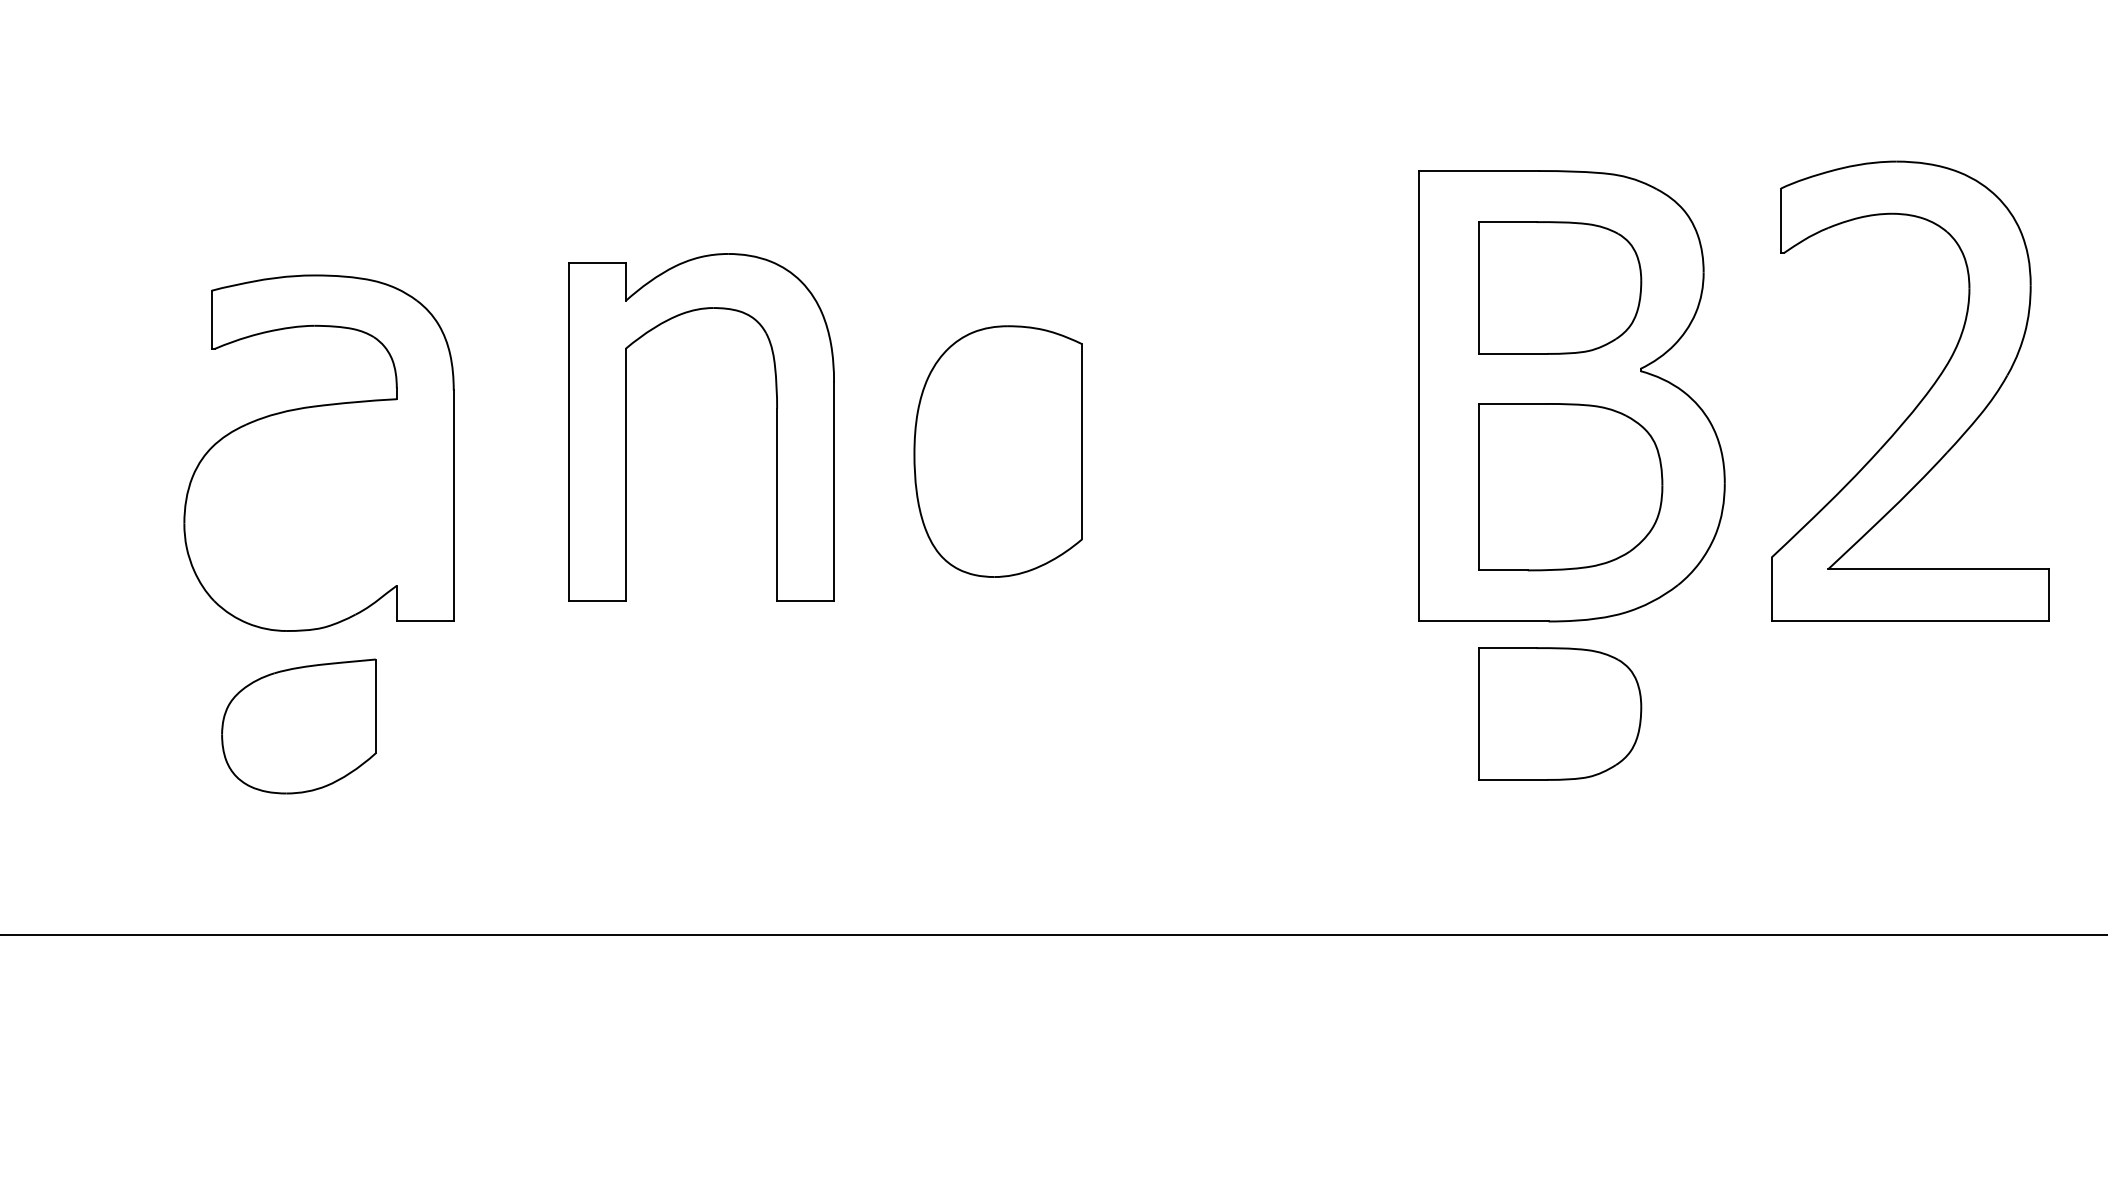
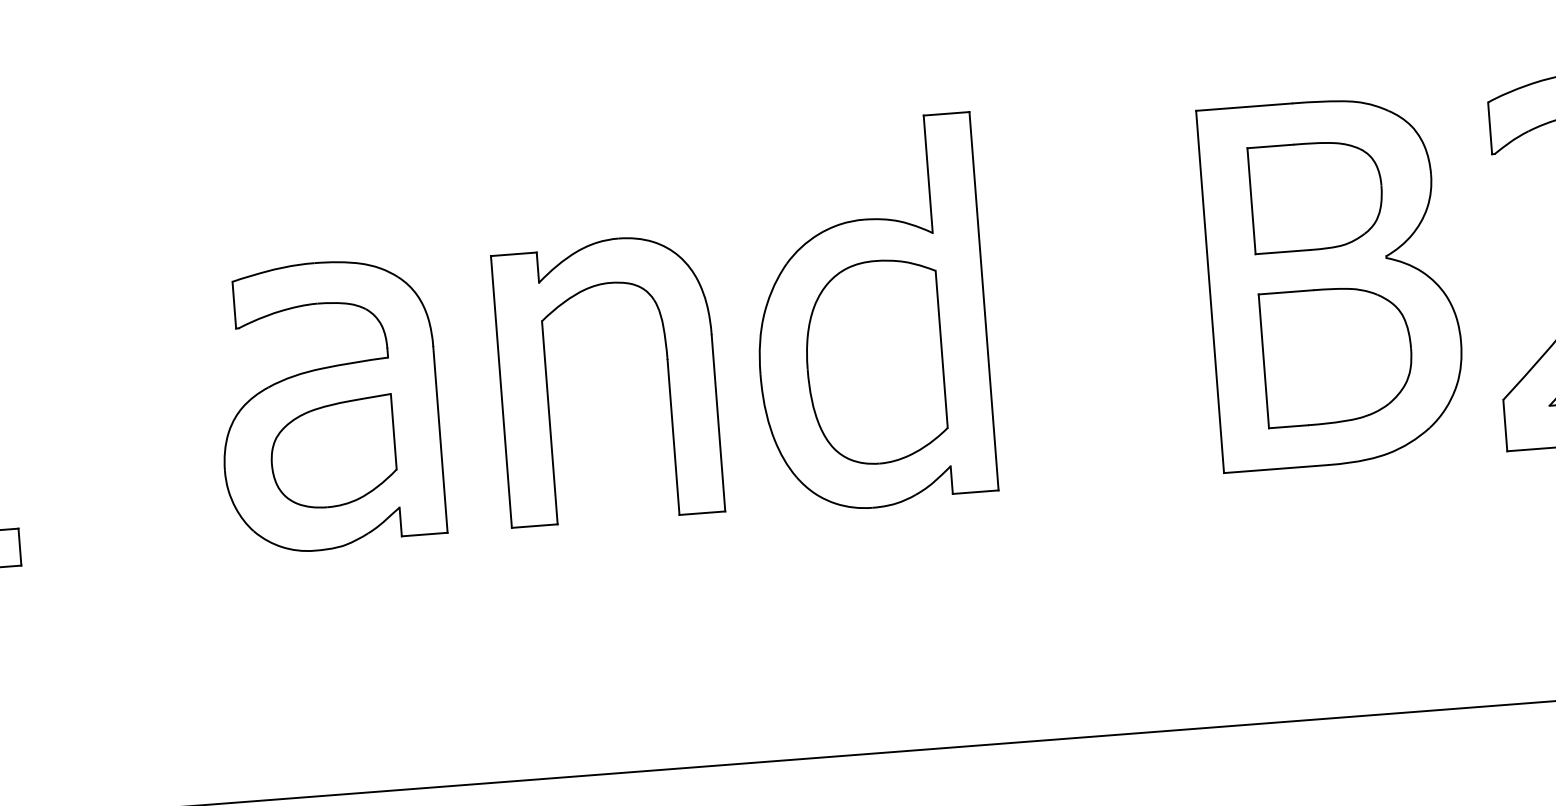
part: (996, 390) -> (869, 313), added
part: (626, 427) -> (547, 384), moved
part: (1560, 713) -> (1343, 538), removed
part: (298, 726) -> (332, 452), moved

